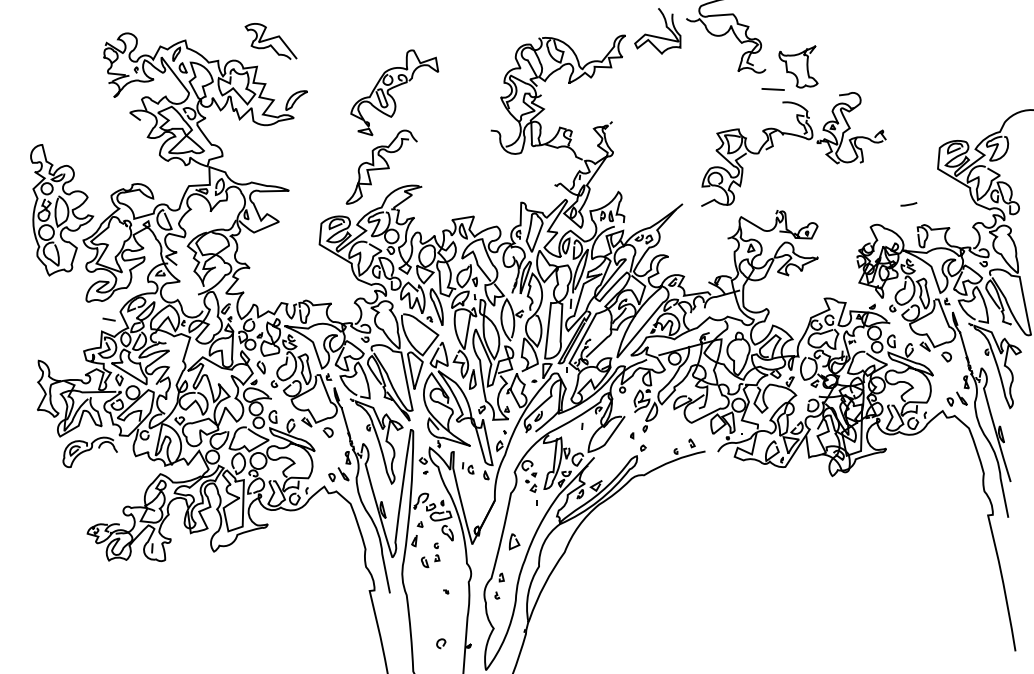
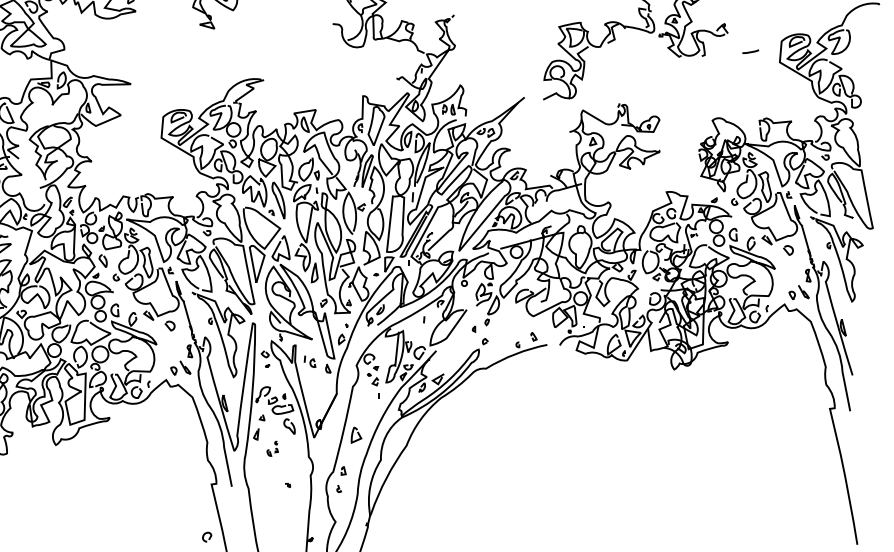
curve: (381, 167) -> (223, 60), removed
line: (908, 204) -> (750, 51), moved
part: (430, 555) -> (272, 448), size x0.6
curve: (443, 643) -> (209, 536), moved

